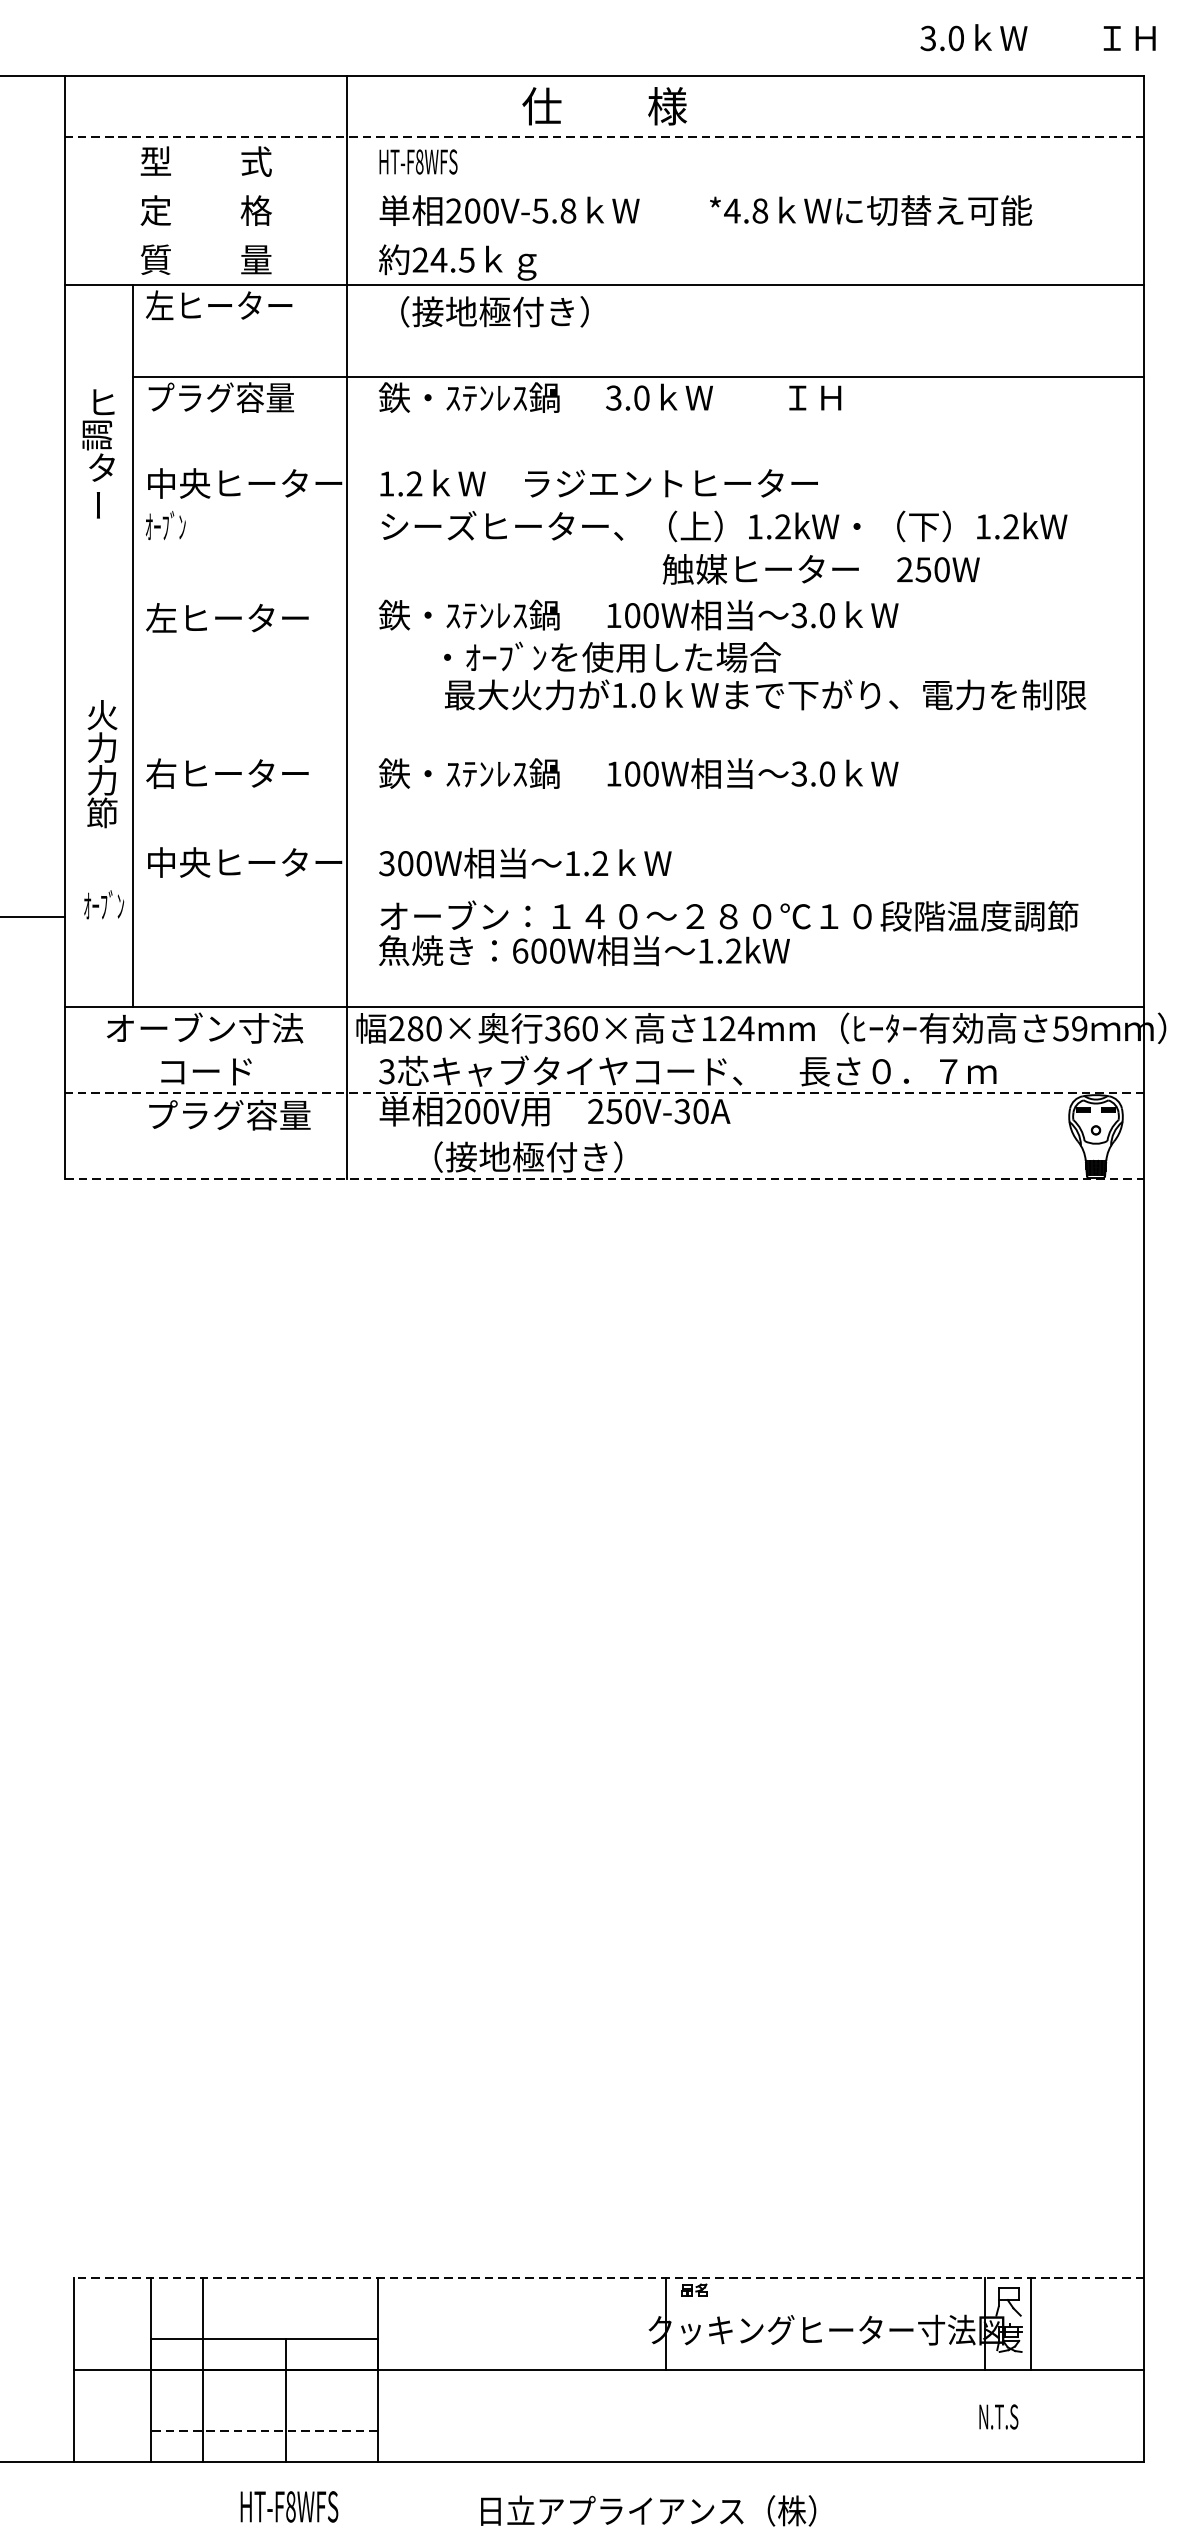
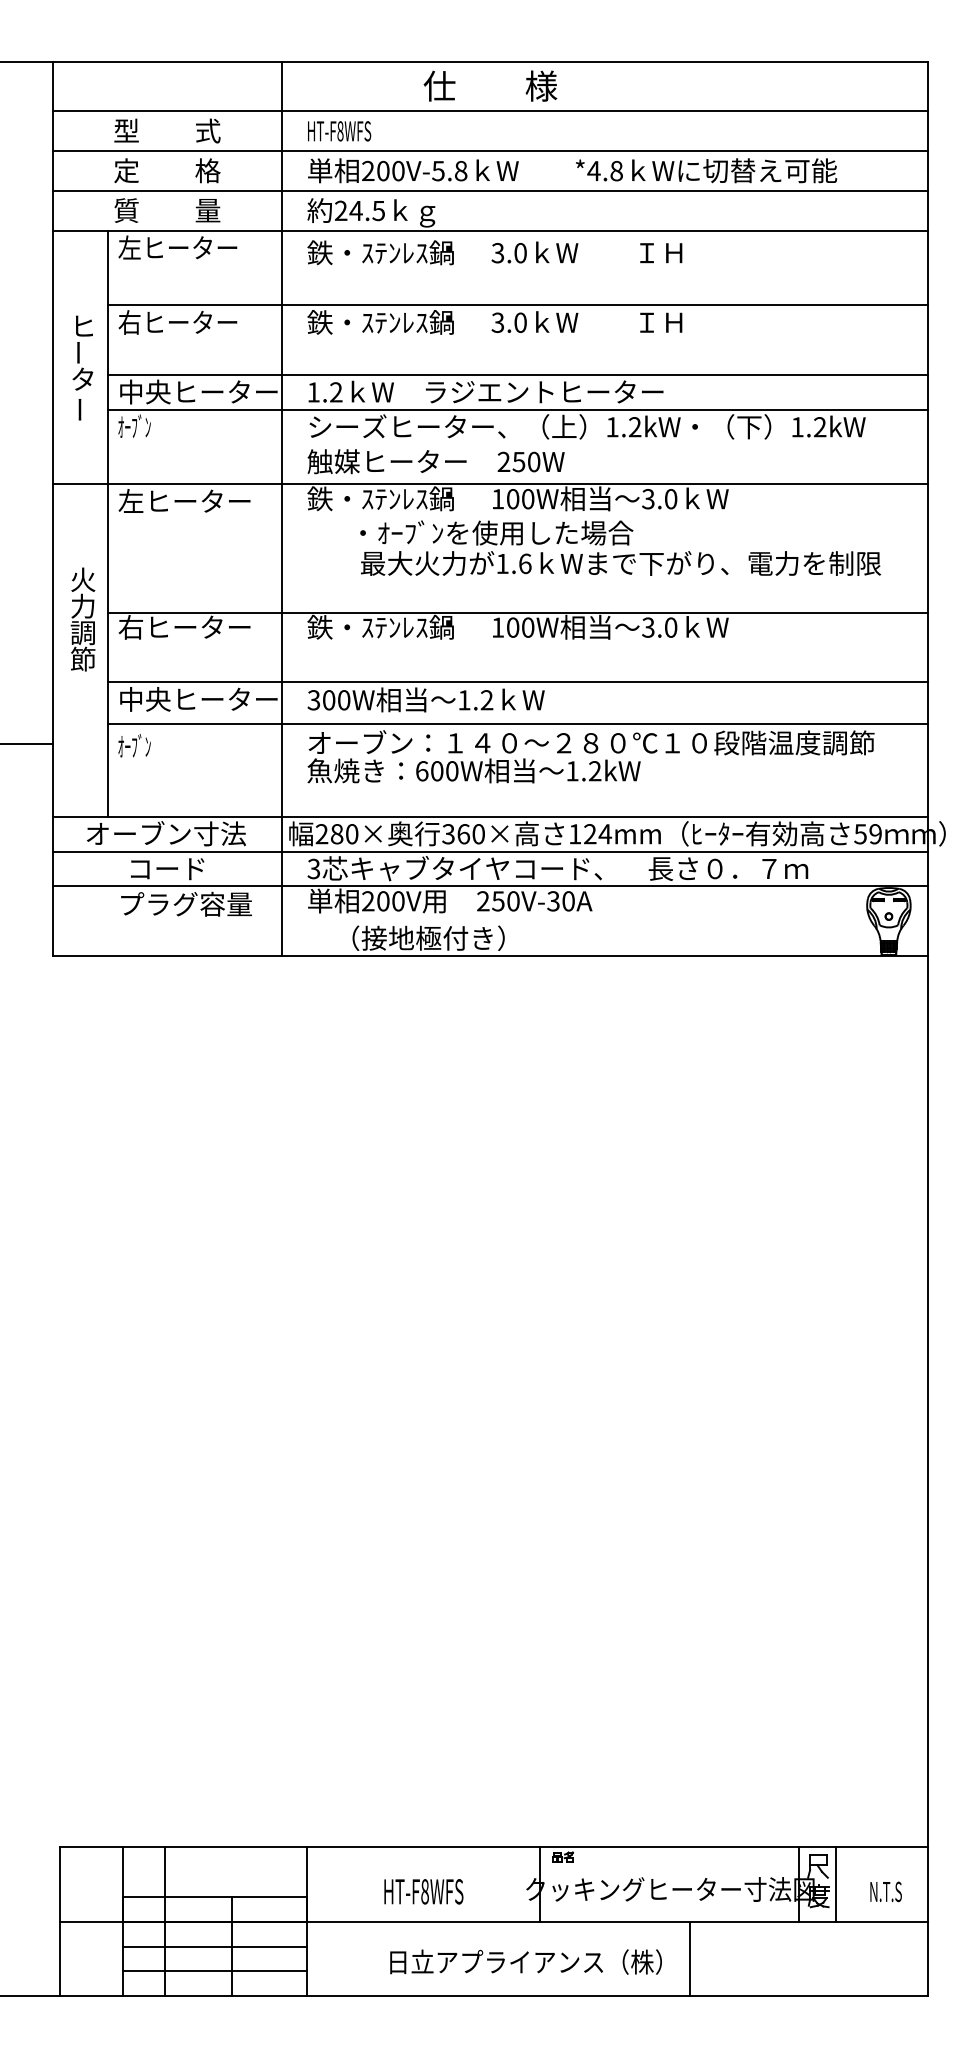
text: (1037, 37) -> (586, 252), moved
line: (604, 137) -> (490, 111), dashed -> solid
line: (604, 186) -> (490, 151), added
line: (604, 236) -> (490, 191), added
text: (483, 311) -> (392, 252), （接地極付き） -> 鉄・ｽﾃﾝﾚｽ鍋
text: (219, 397) -> (178, 322), プラグ容量 -> 右ヒーター
text: (96, 435) -> (78, 353), 調 -> ー
line: (637, 463) -> (517, 375), added
line: (637, 505) -> (517, 409), added
text: (820, 569) -> (435, 461), moved
line: (604, 597) -> (490, 484), added
text: (647, 694) -> (525, 563), 1.0 -> 1.6
line: (637, 755) -> (517, 612), added
text: (101, 780) -> (82, 632), 力 -> 調
line: (637, 841) -> (517, 682), added
line: (637, 893) -> (517, 724), added
text: (104, 904) -> (134, 745), moved
line: (604, 1050) -> (490, 851), added
line: (604, 1093) -> (490, 886), dashed -> solid
line: (604, 1179) -> (490, 956), dashed -> solid
line: (609, 2278) -> (494, 1847), dashed -> solid
line: (264, 2400) -> (214, 1946), added
line: (850, 2415) -> (689, 1958), added
text: (998, 2416) -> (885, 1891), moved
line: (264, 2431) -> (214, 1971), dashed -> solid
text: (289, 2506) -> (423, 1891), moved
text: (647, 2510) -> (525, 1961), moved

